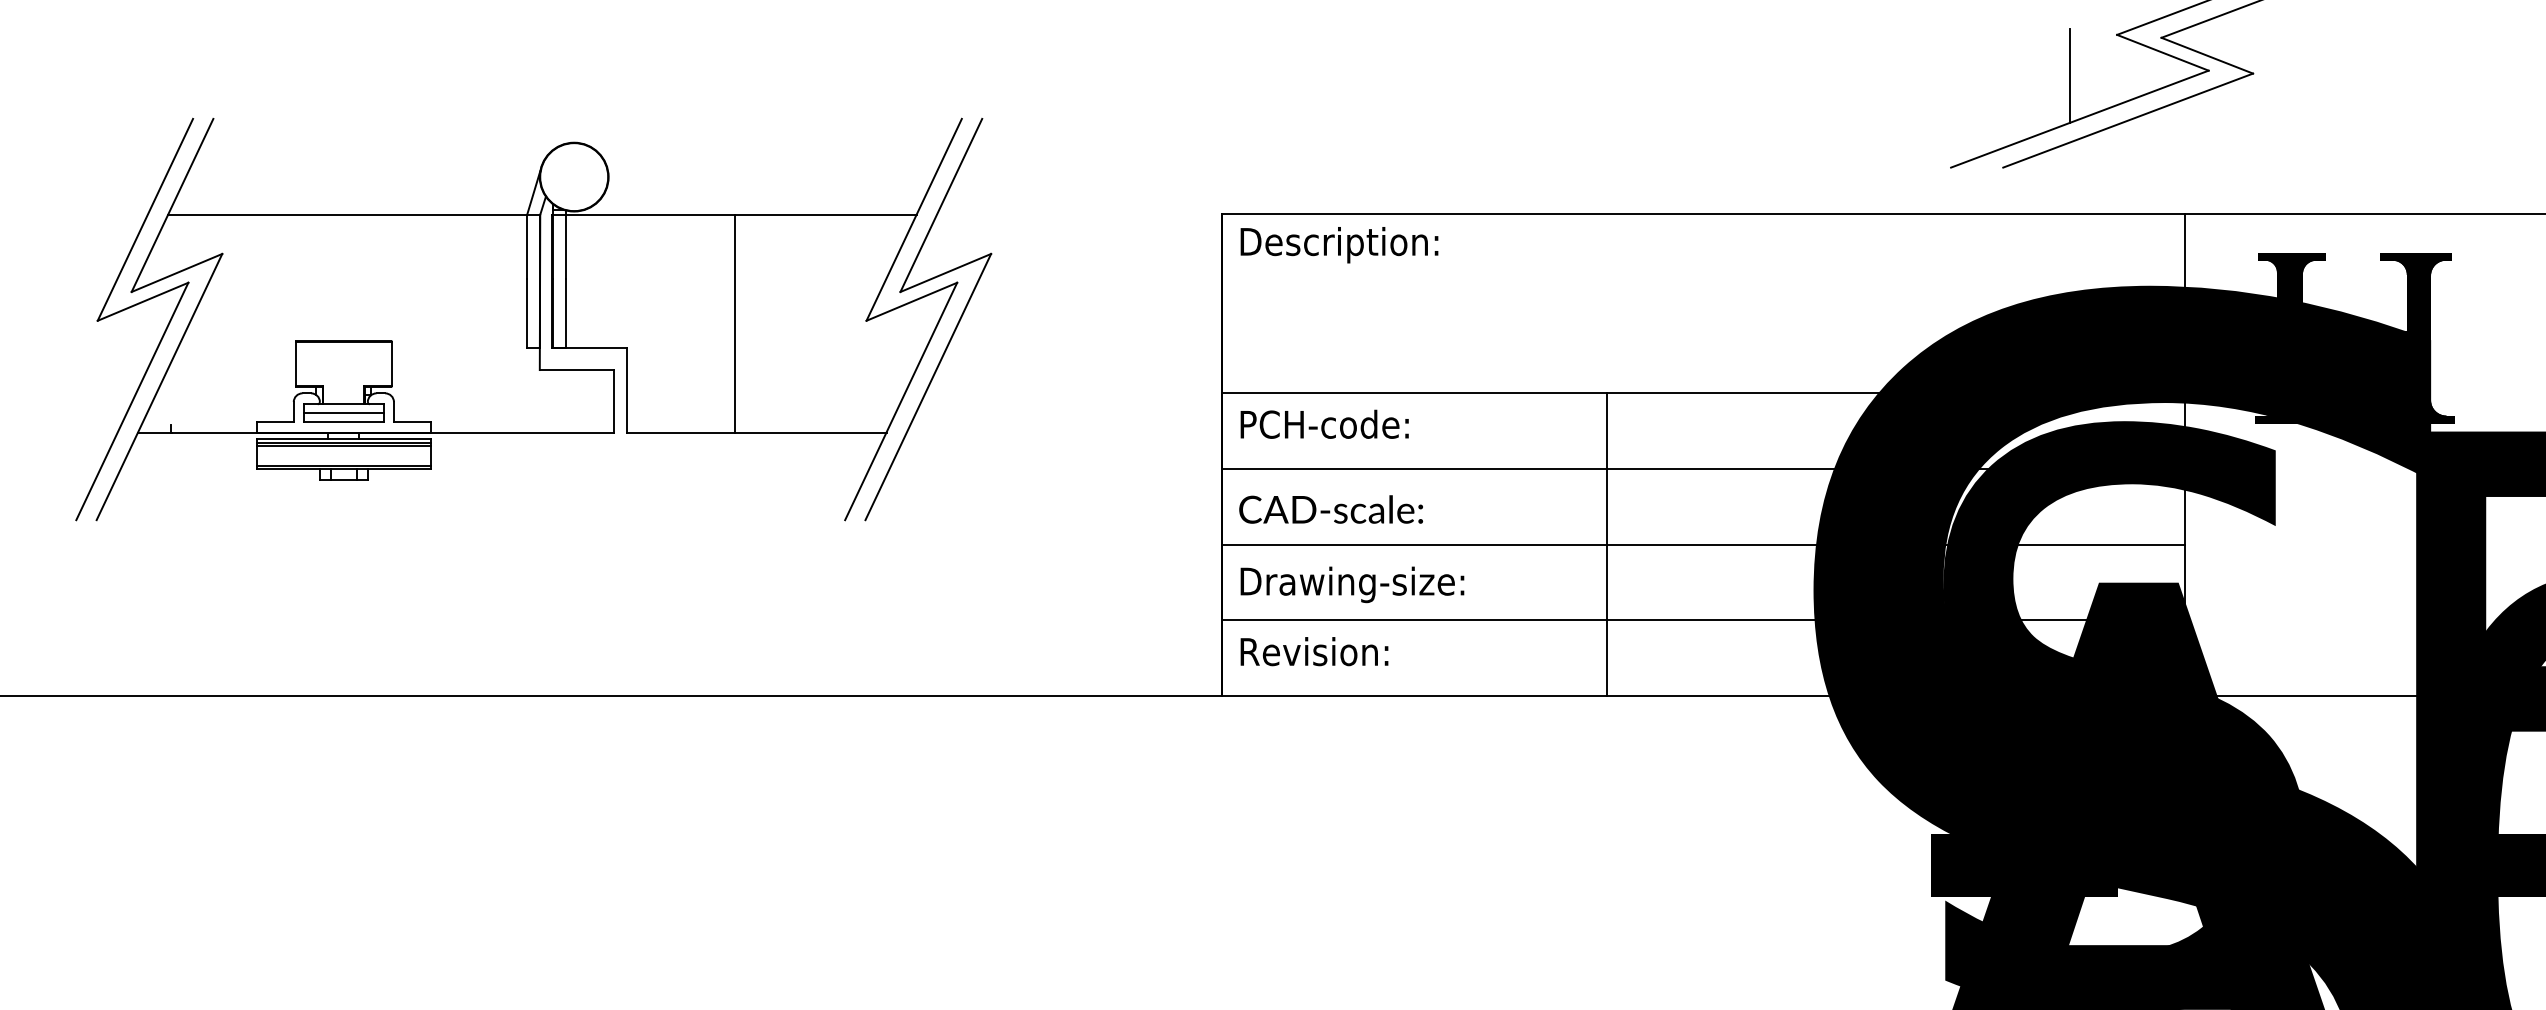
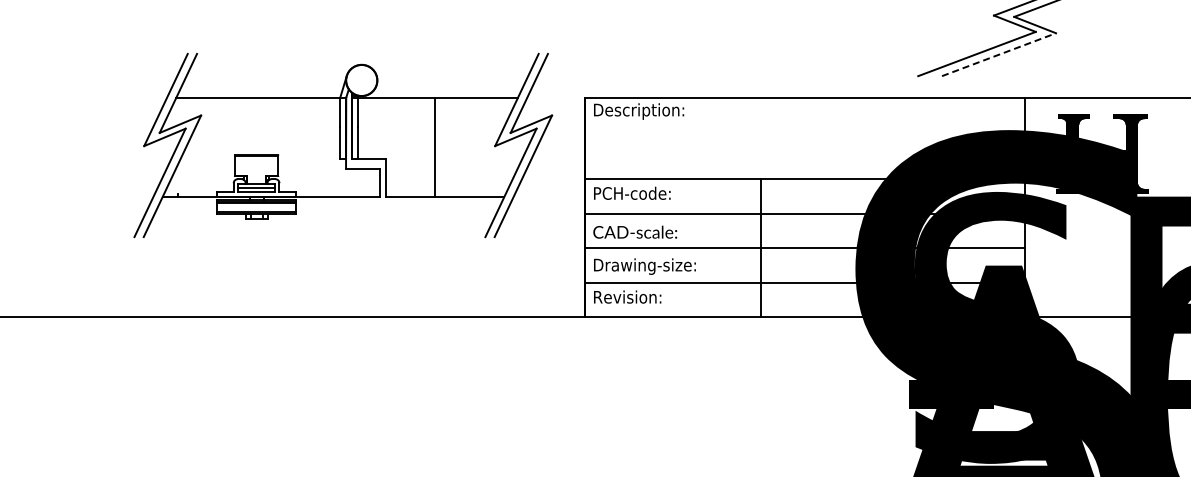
line: (2069, 74) -> (972, 33), removed
line: (2129, 120) -> (999, 54), solid -> dashed
part: (534, 319) -> (343, 145), moved

